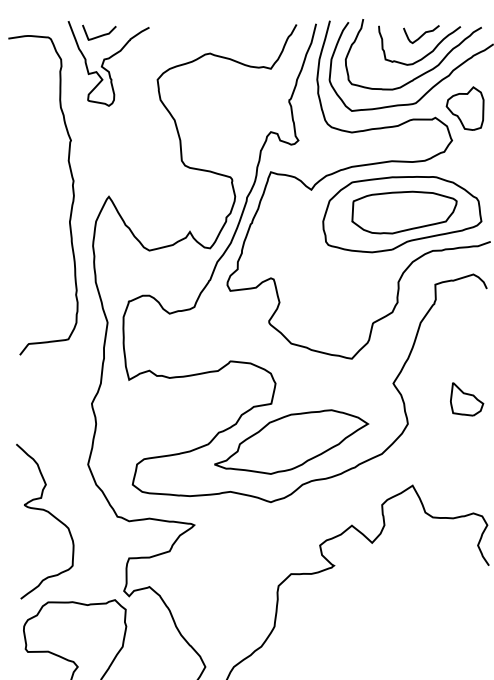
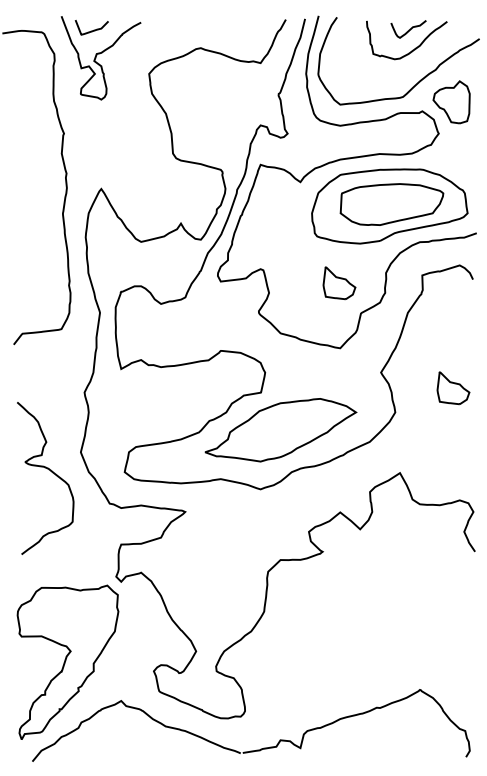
curve: (424, 72) -> (411, 66), removed
part: (351, 292) -> (339, 283), added
curve: (51, 515) -> (51, 472), moved

